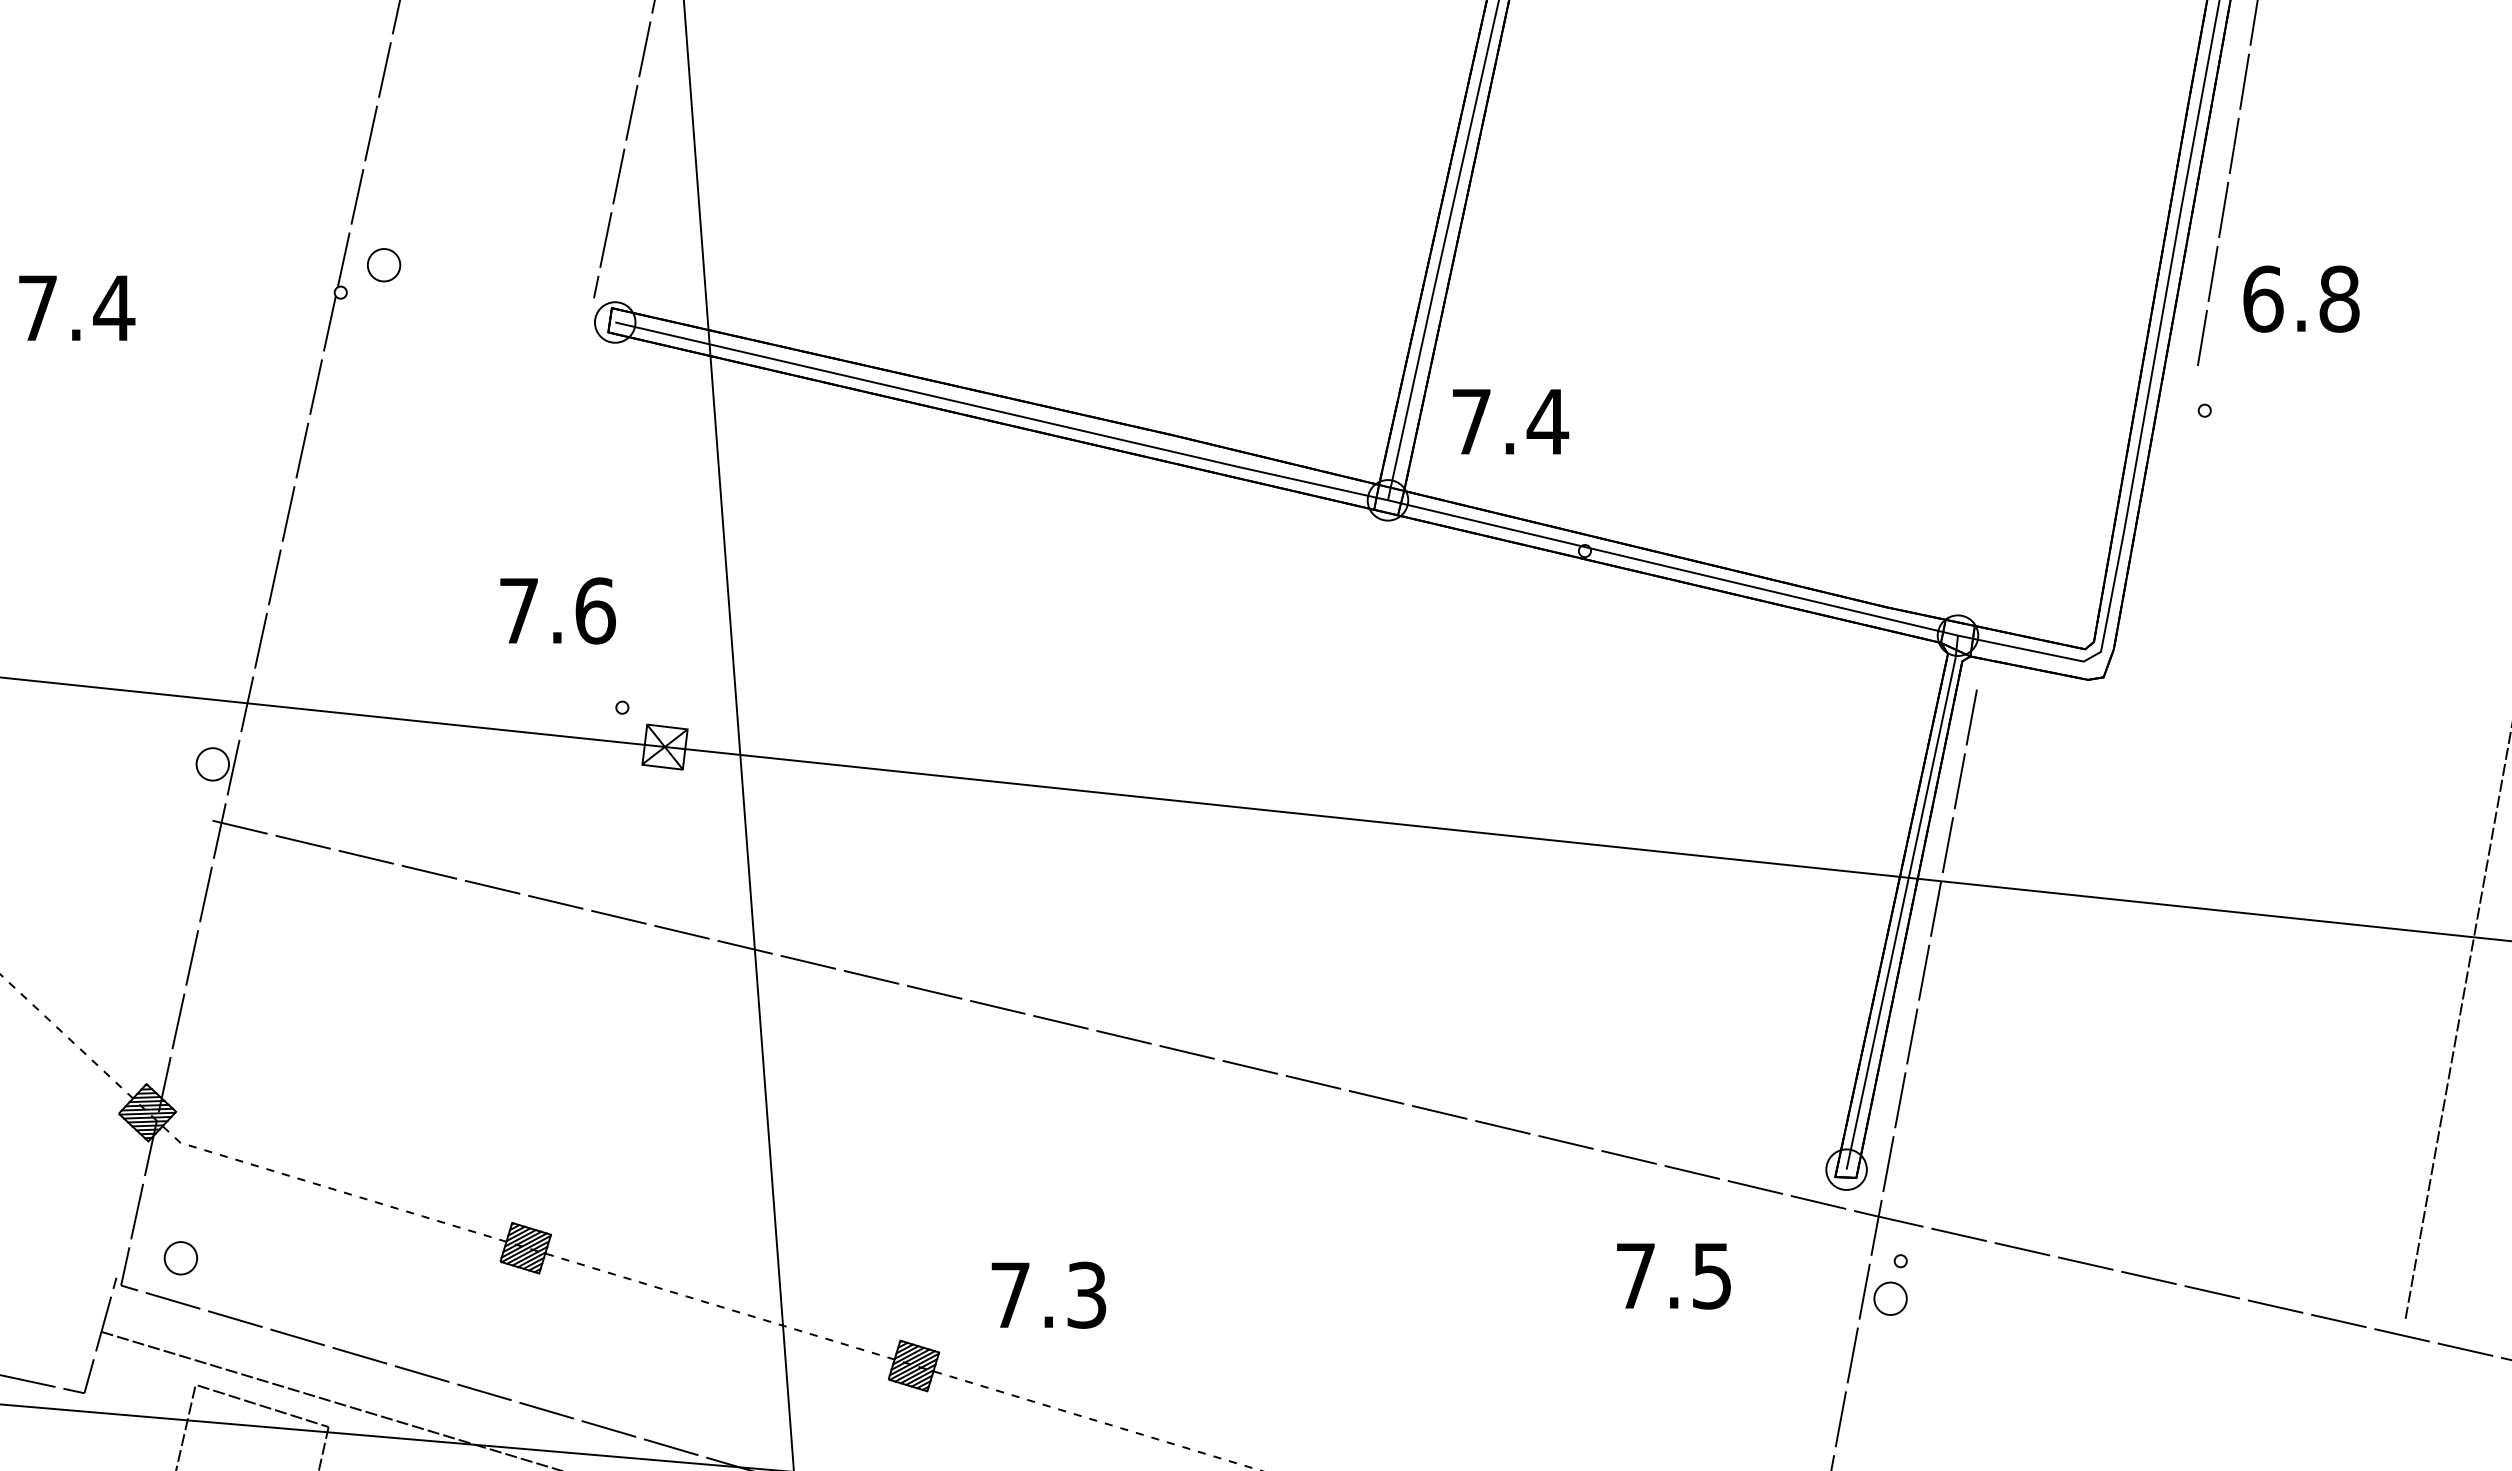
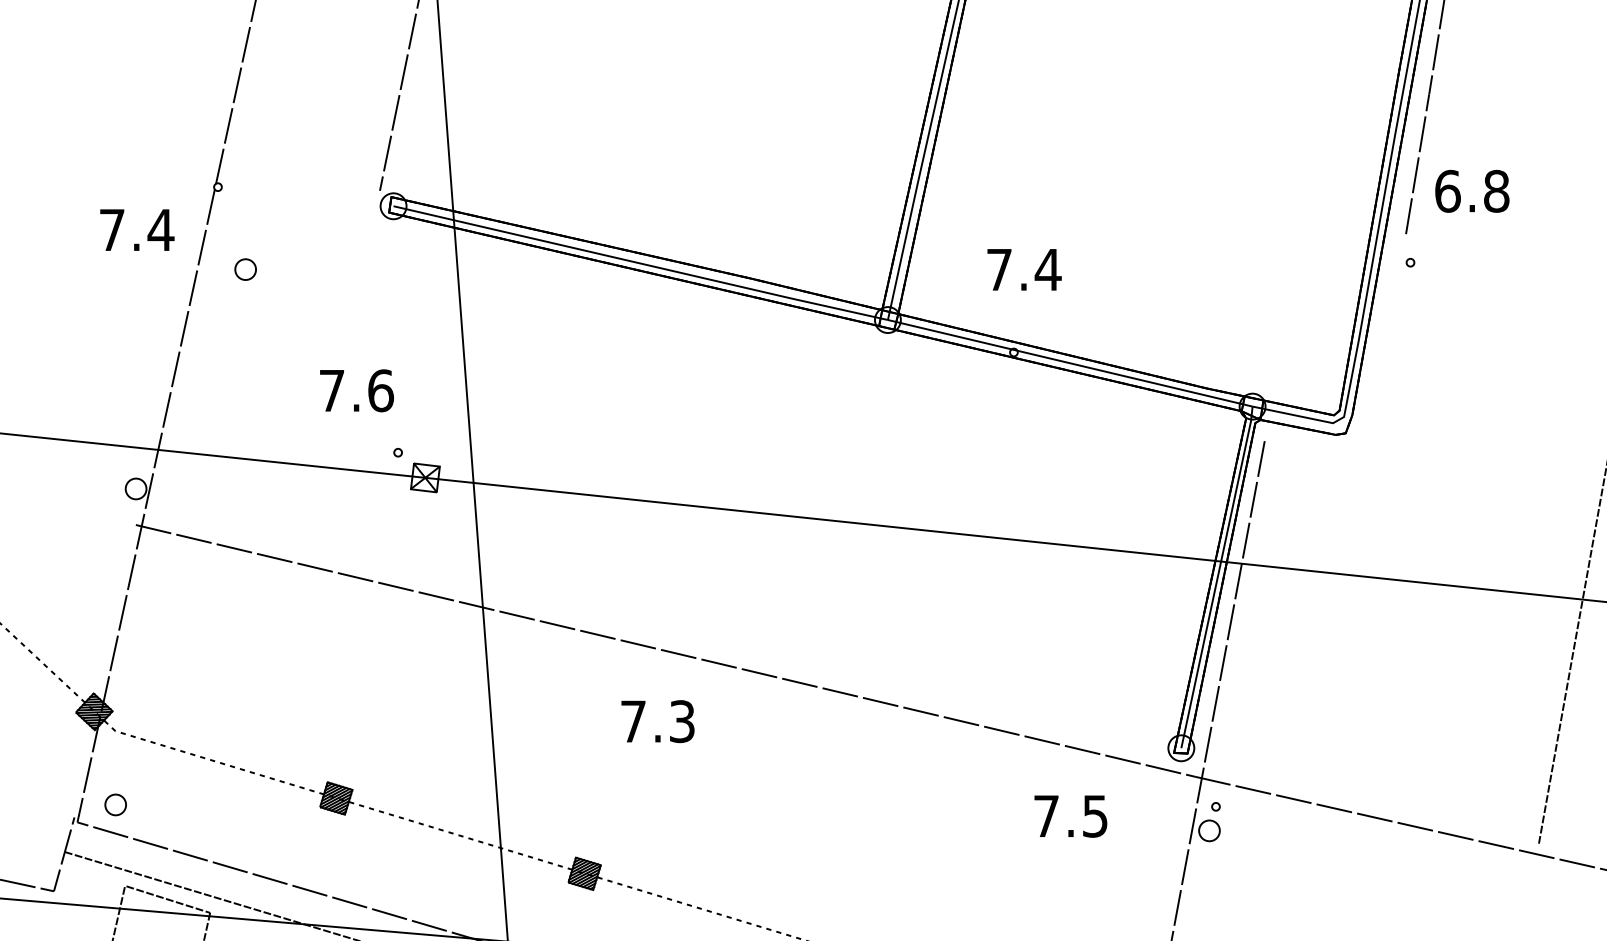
part: (383, 265) -> (245, 269), moved
text: (77, 307) -> (137, 229), moved
text: (1510, 421) -> (1024, 269), moved
text: (1048, 1295) -> (657, 721), moved

